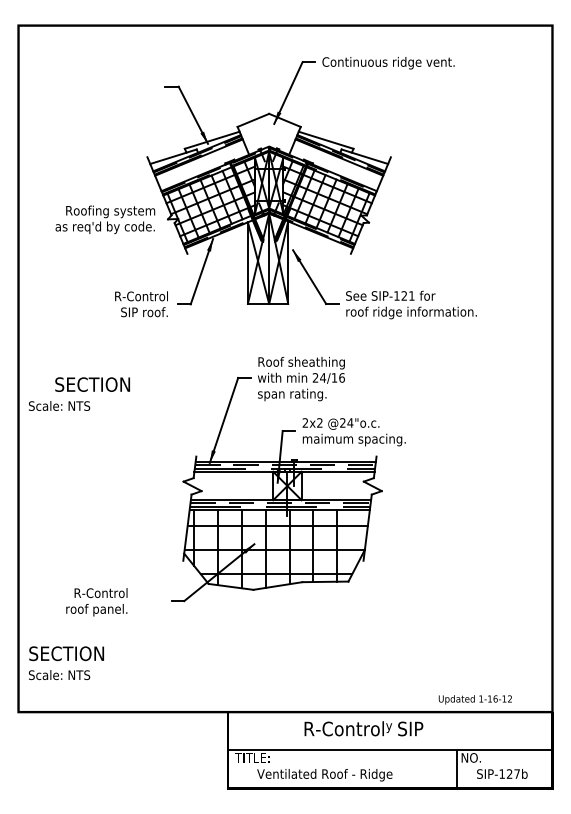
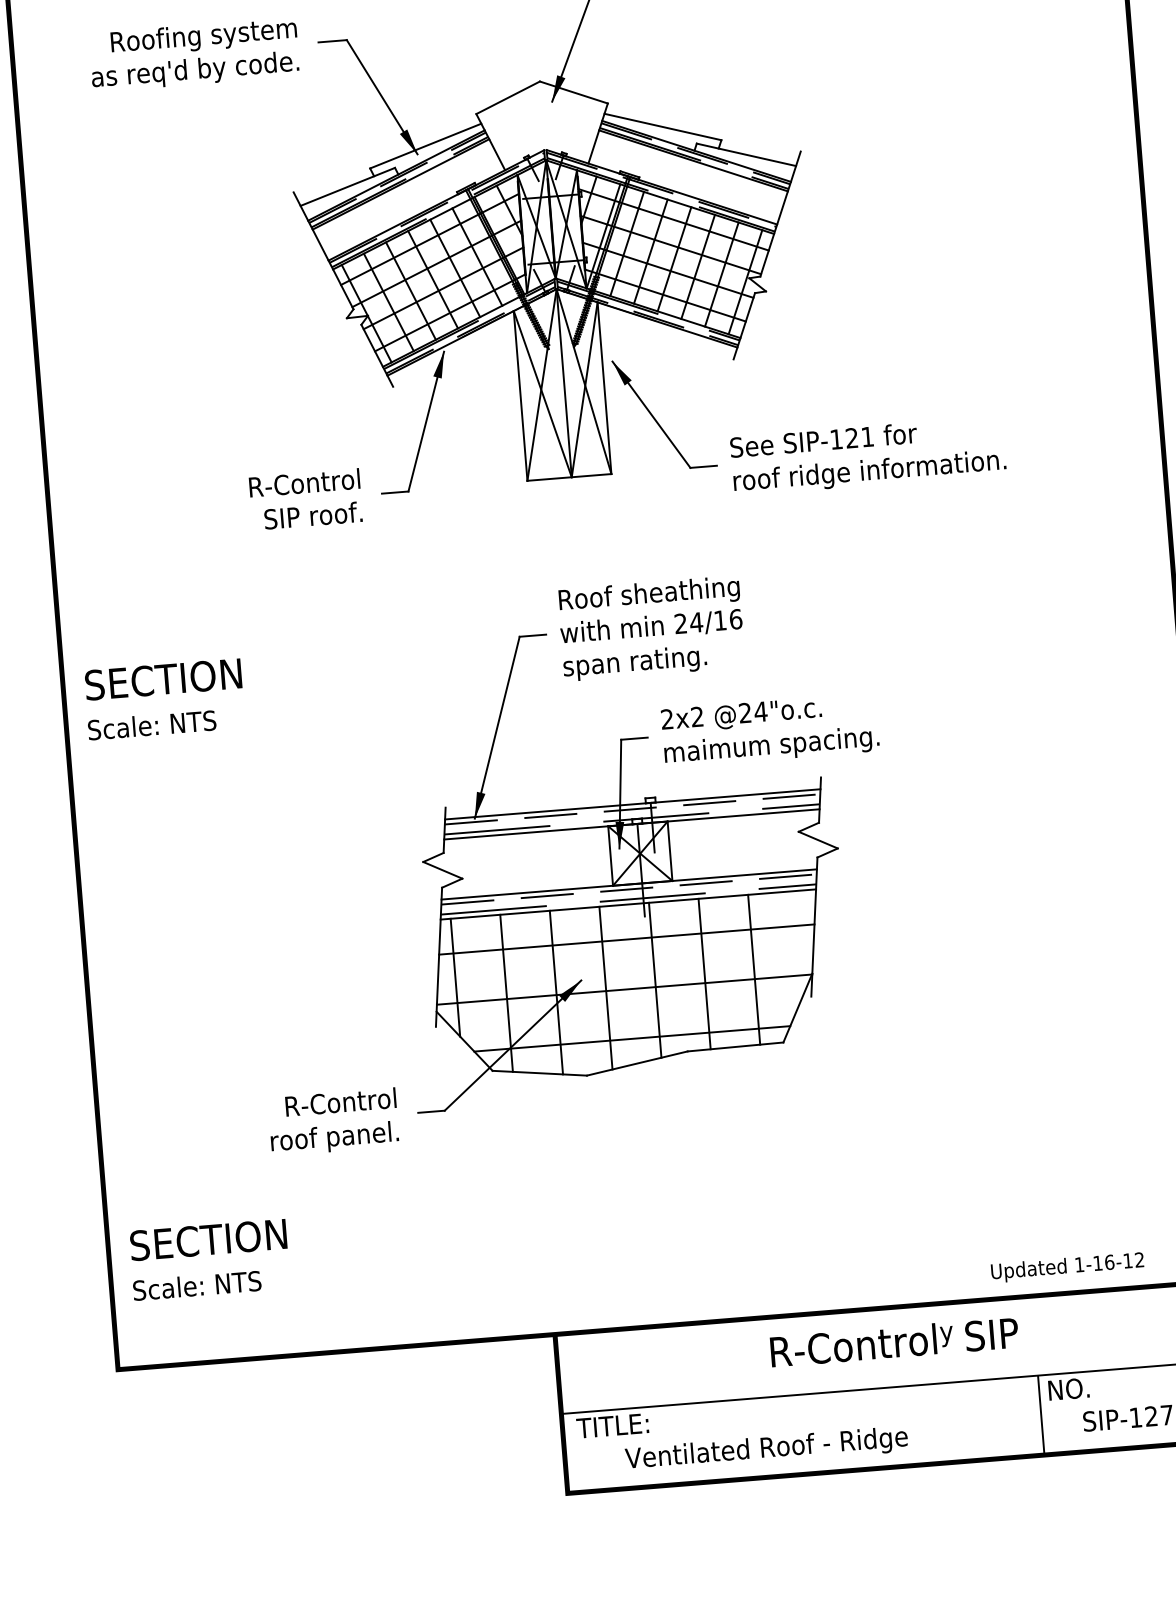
text: (105, 219) -> (194, 54), moved
text: (92, 384) -> (163, 679), moved
text: (96, 602) -> (332, 1122), moved
text: (363, 728) -> (893, 1341), moved

